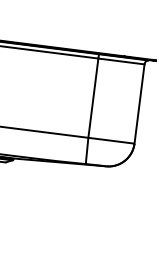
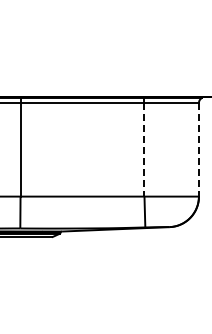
line: (93, 97) -> (144, 149), solid -> dashed
line: (139, 103) -> (198, 149), solid -> dashed

